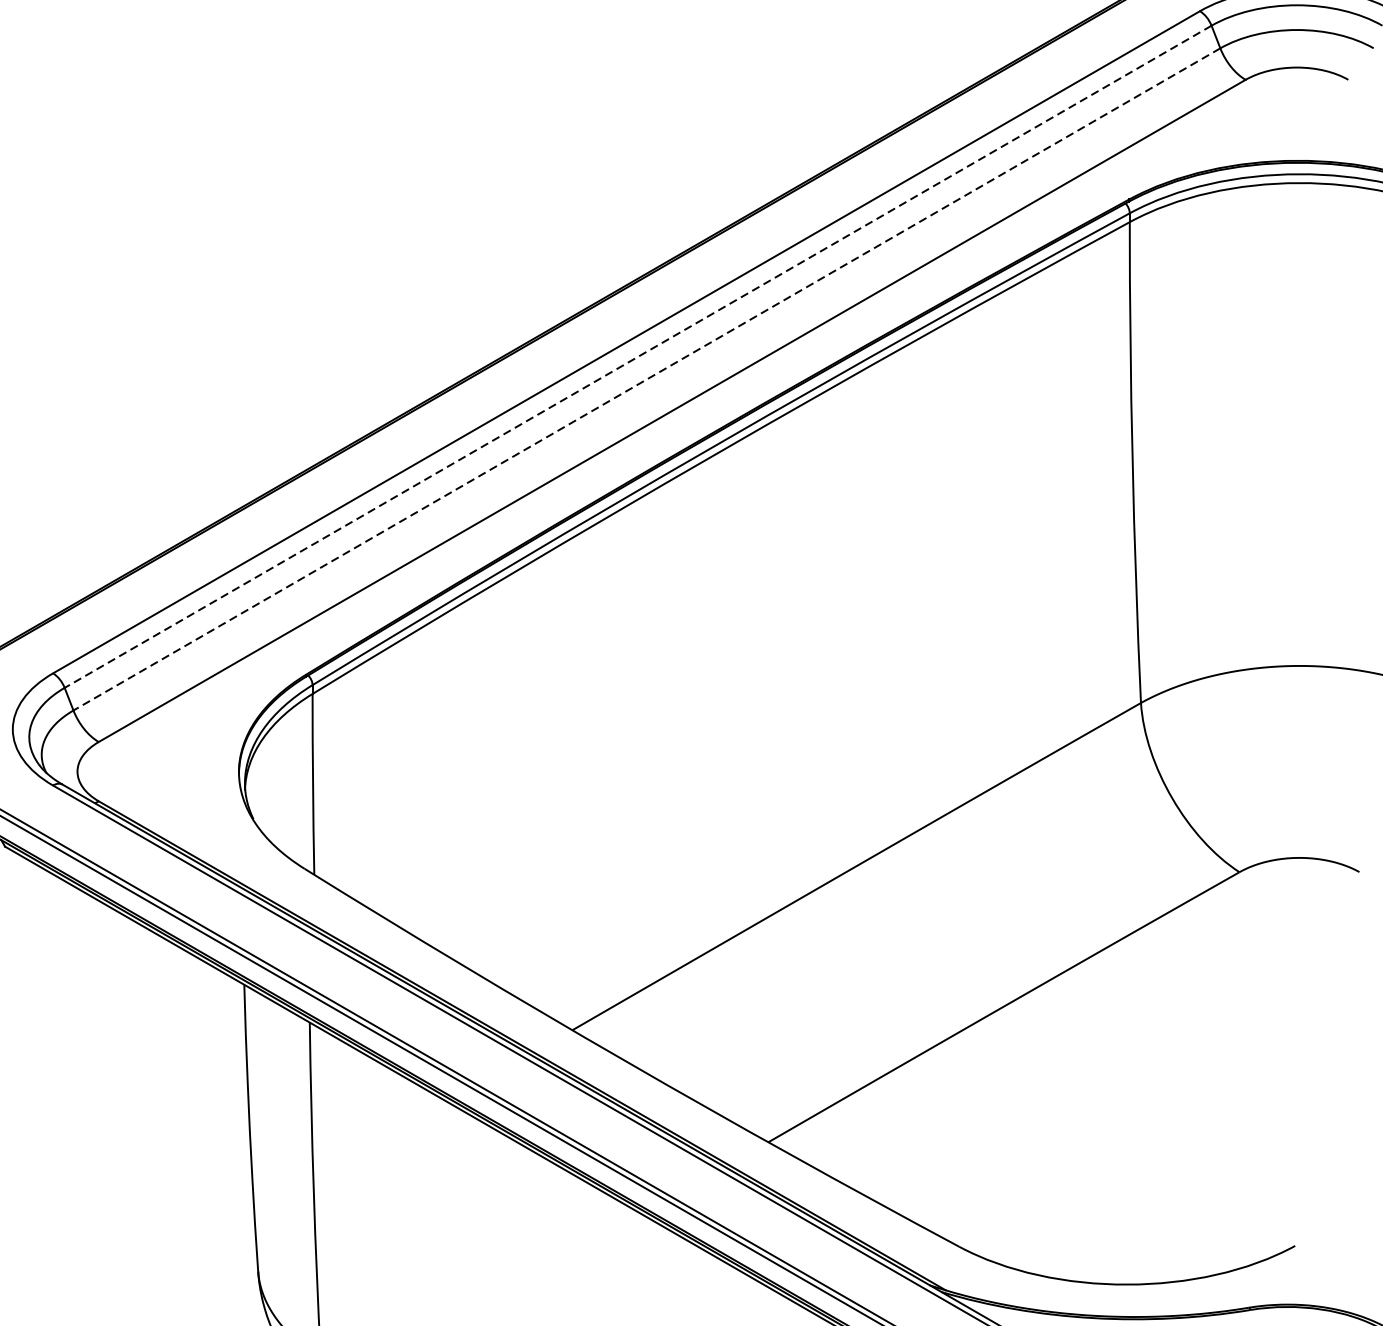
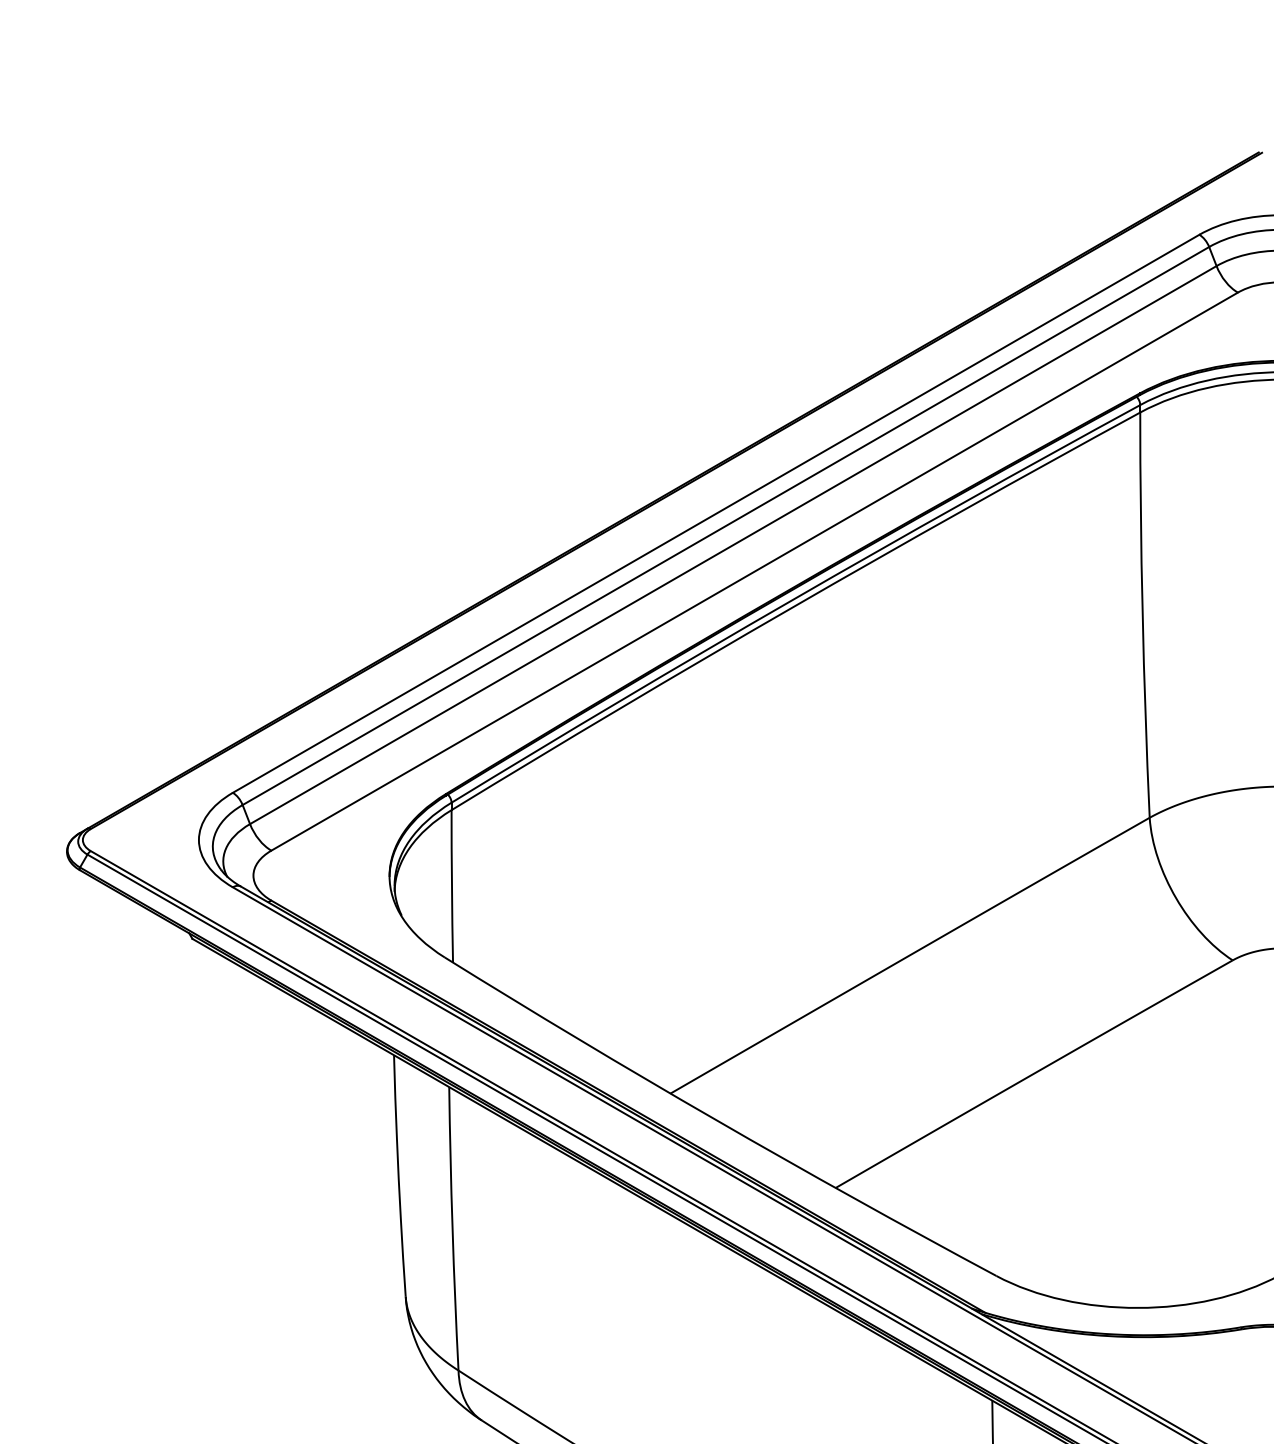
line: (637, 357) -> (725, 526), dashed -> solid
line: (645, 379) -> (732, 545), dashed -> solid

